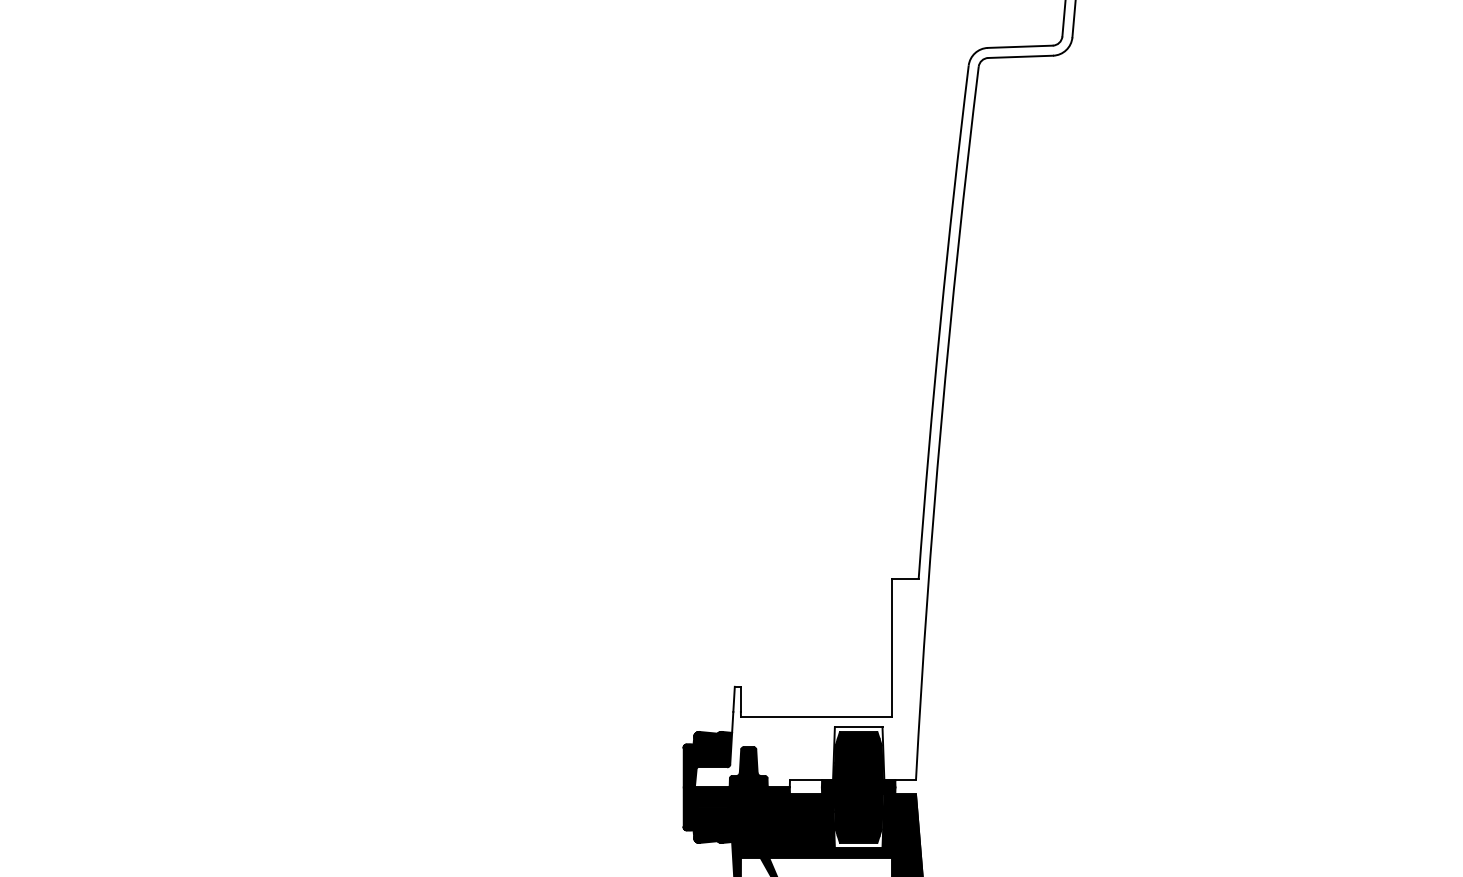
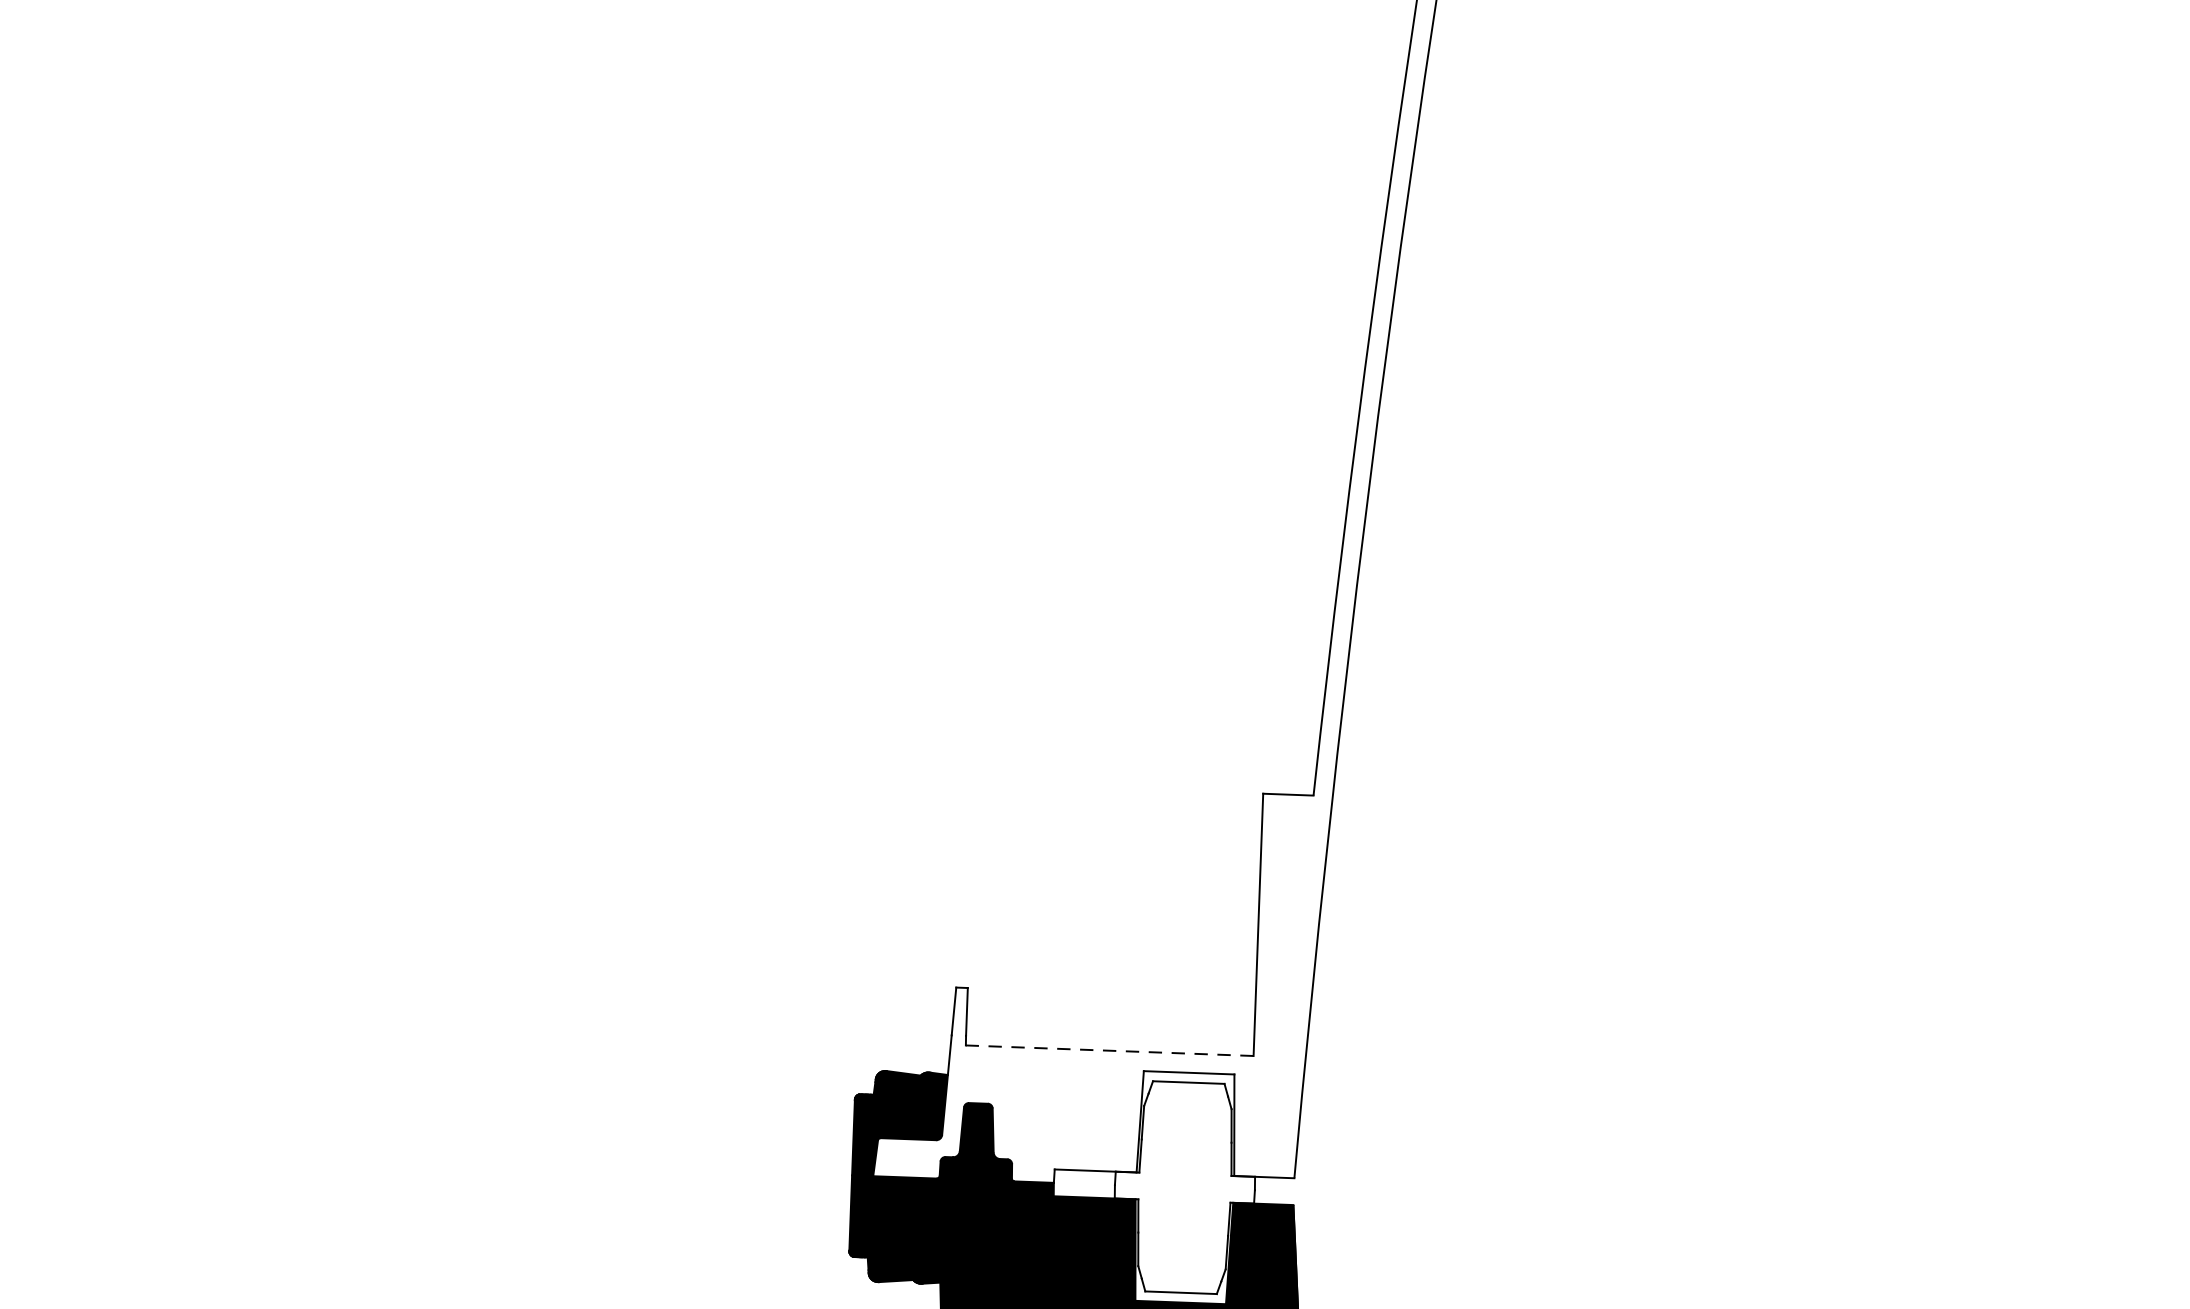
line: (816, 717) -> (1109, 1051), solid -> dashed
fill: (858, 787) -> (1184, 1187), removed

